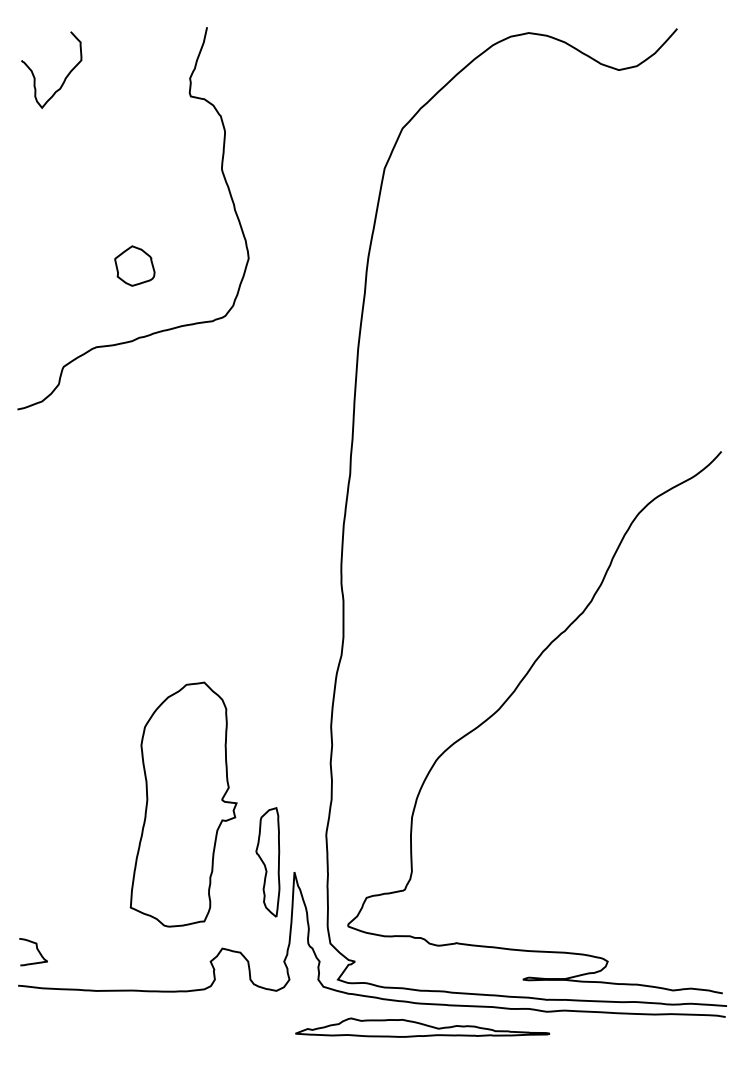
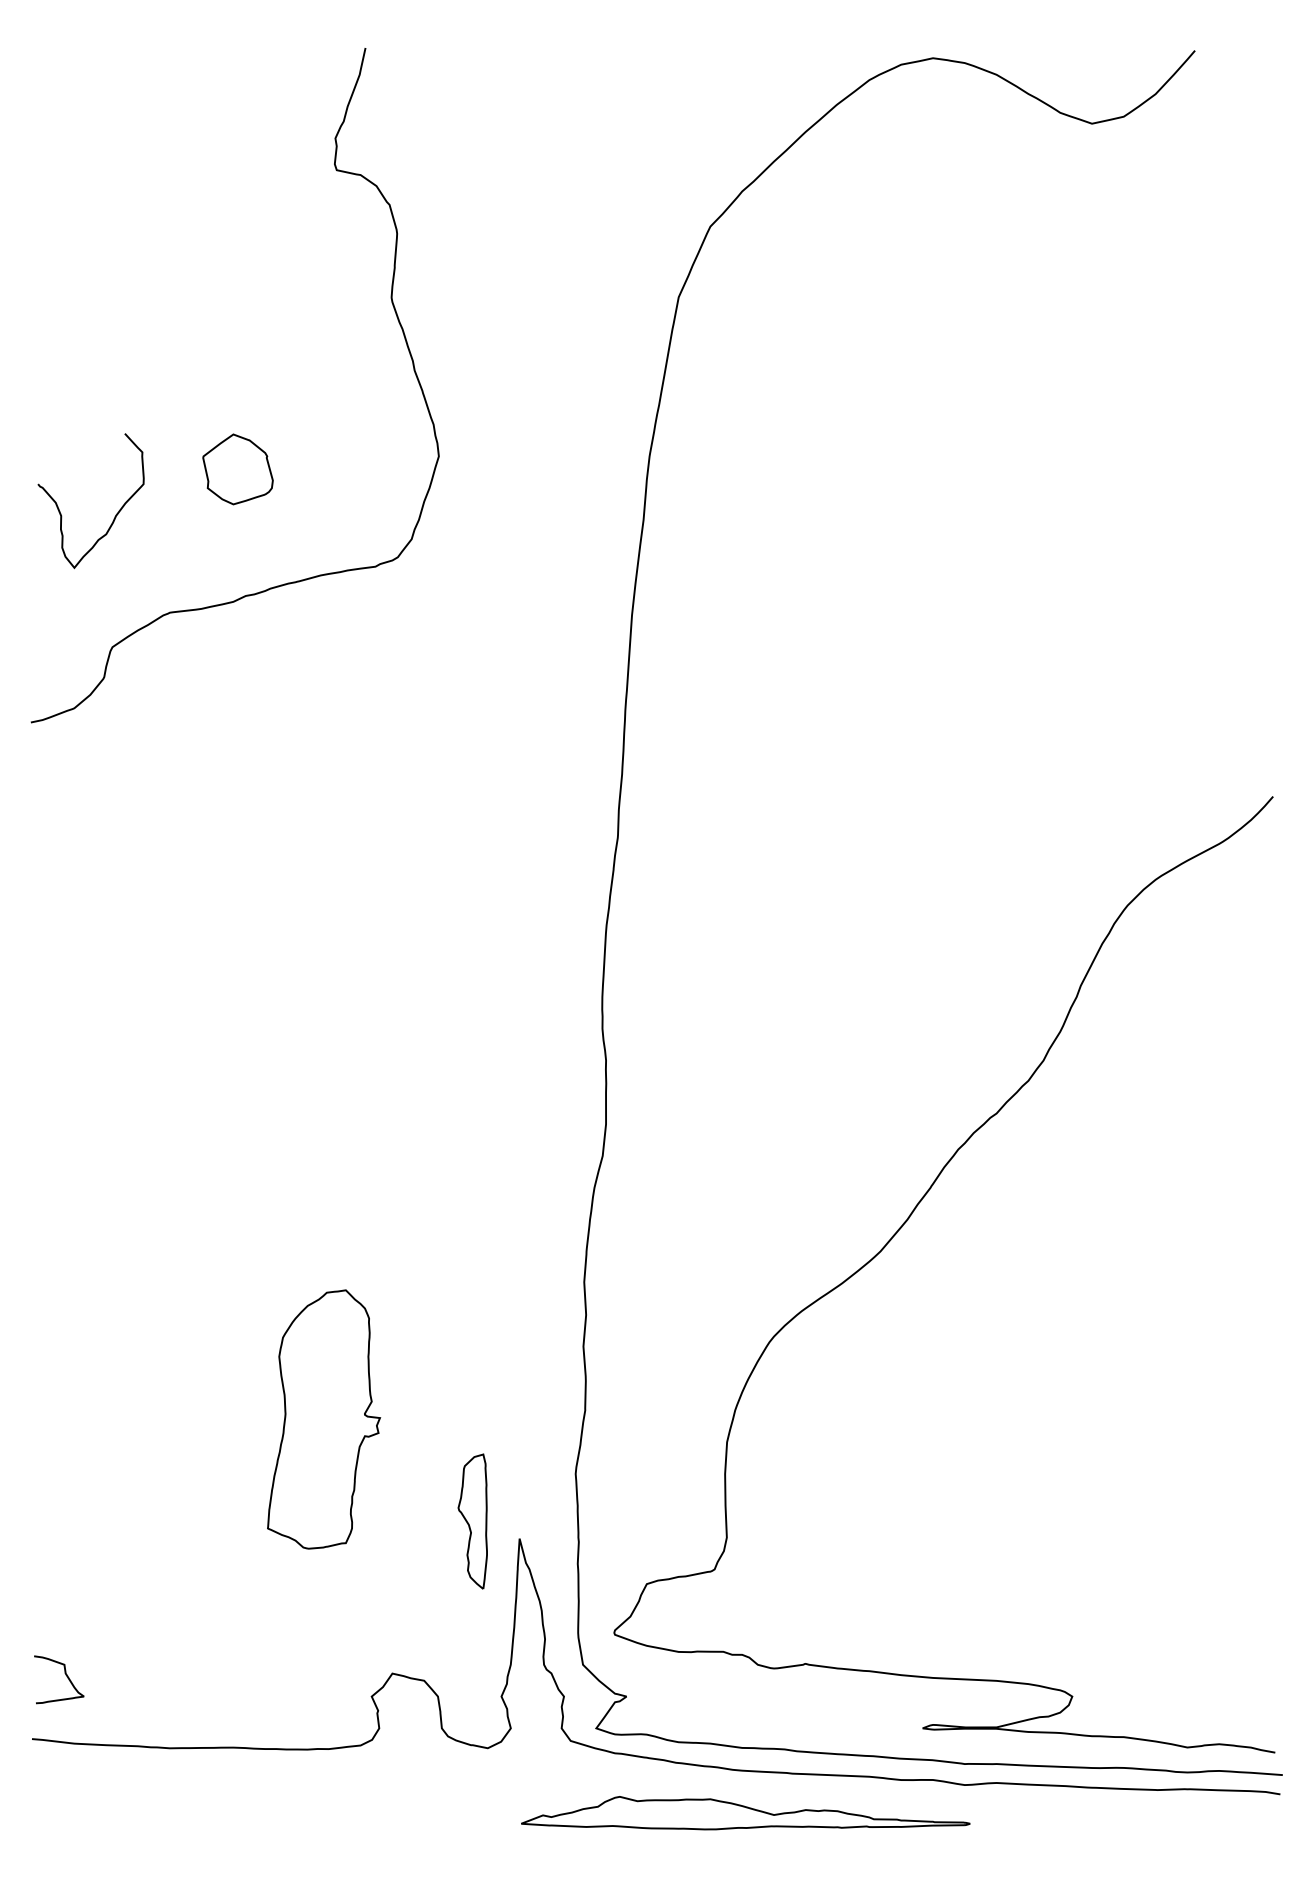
curve: (64, 78) -> (113, 516), moved
part: (183, 804) -> (323, 1419), size x0.6
part: (267, 862) -> (472, 1521), size x0.7

